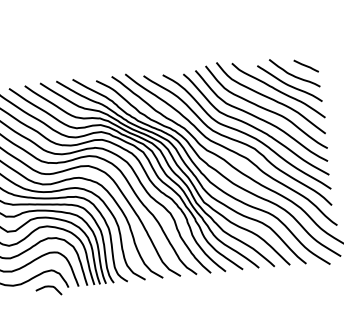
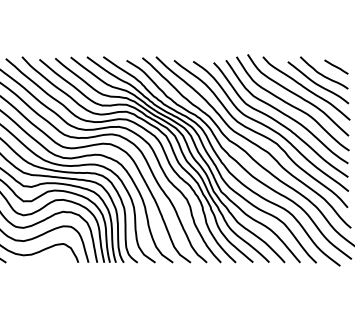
curve: (48, 287) -> (58, 260), removed

